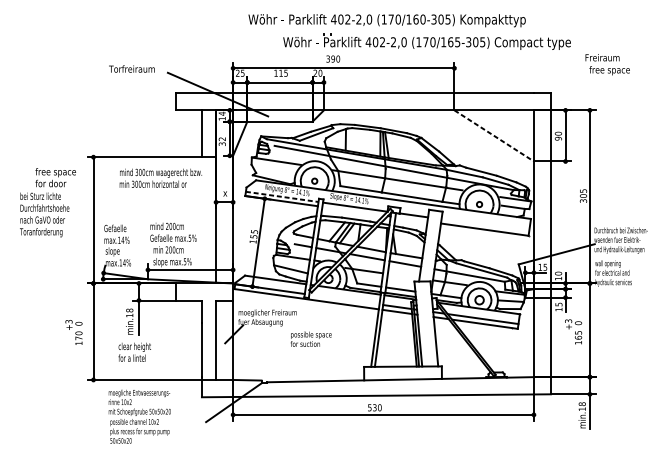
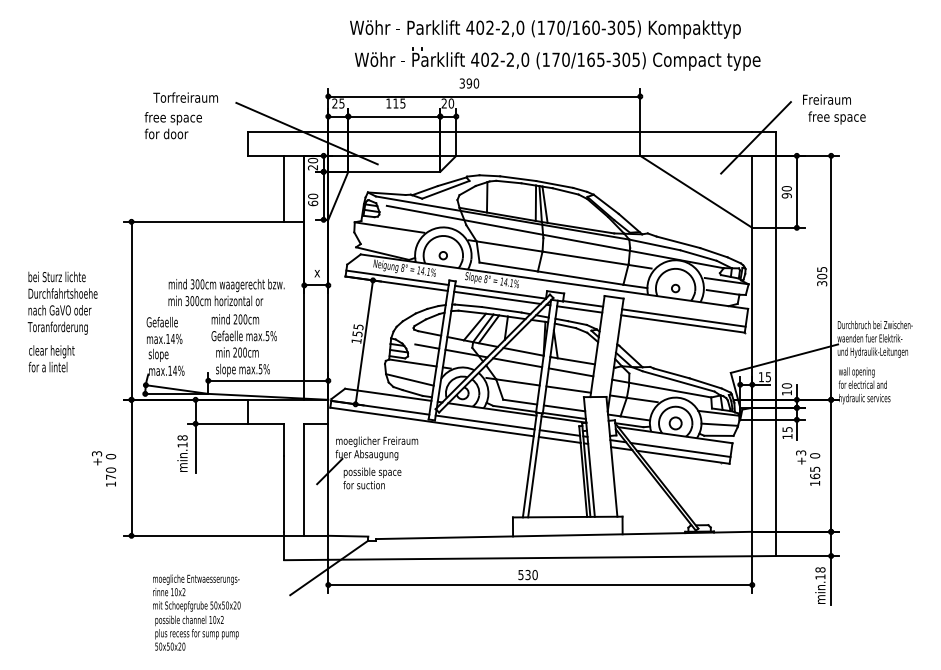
part: (426, 41) -> (557, 58), moved
text: (607, 64) -> (834, 109), moved
line: (536, 97) -> (755, 137), added
text: (221, 115) -> (312, 163), 14 -> 20
line: (494, 135) -> (696, 191), dashed -> solid
text: (222, 141) -> (313, 199), 32 -> 60
text: (55, 177) -> (172, 125), moved
text: (160, 178) -> (226, 292), moved
line: (282, 196) -> (397, 277), dashed -> solid
line: (353, 210) -> (497, 297), added
line: (411, 219) -> (579, 309), added
line: (485, 225) -> (683, 317), added
line: (403, 276) -> (568, 389), added
line: (343, 299) -> (484, 422), added
text: (311, 339) -> (372, 478), moved
text: (134, 352) -> (51, 358), moved
text: (139, 416) -> (196, 612), moved

